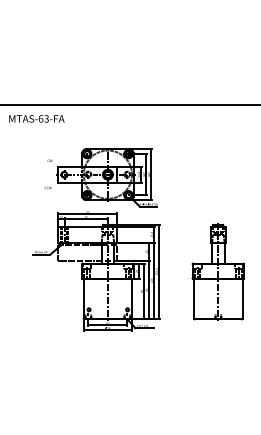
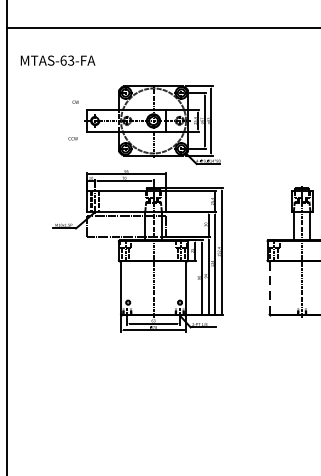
text: (36, 118) -> (57, 60), moved
line: (194, 298) -> (270, 287), solid -> dashed

